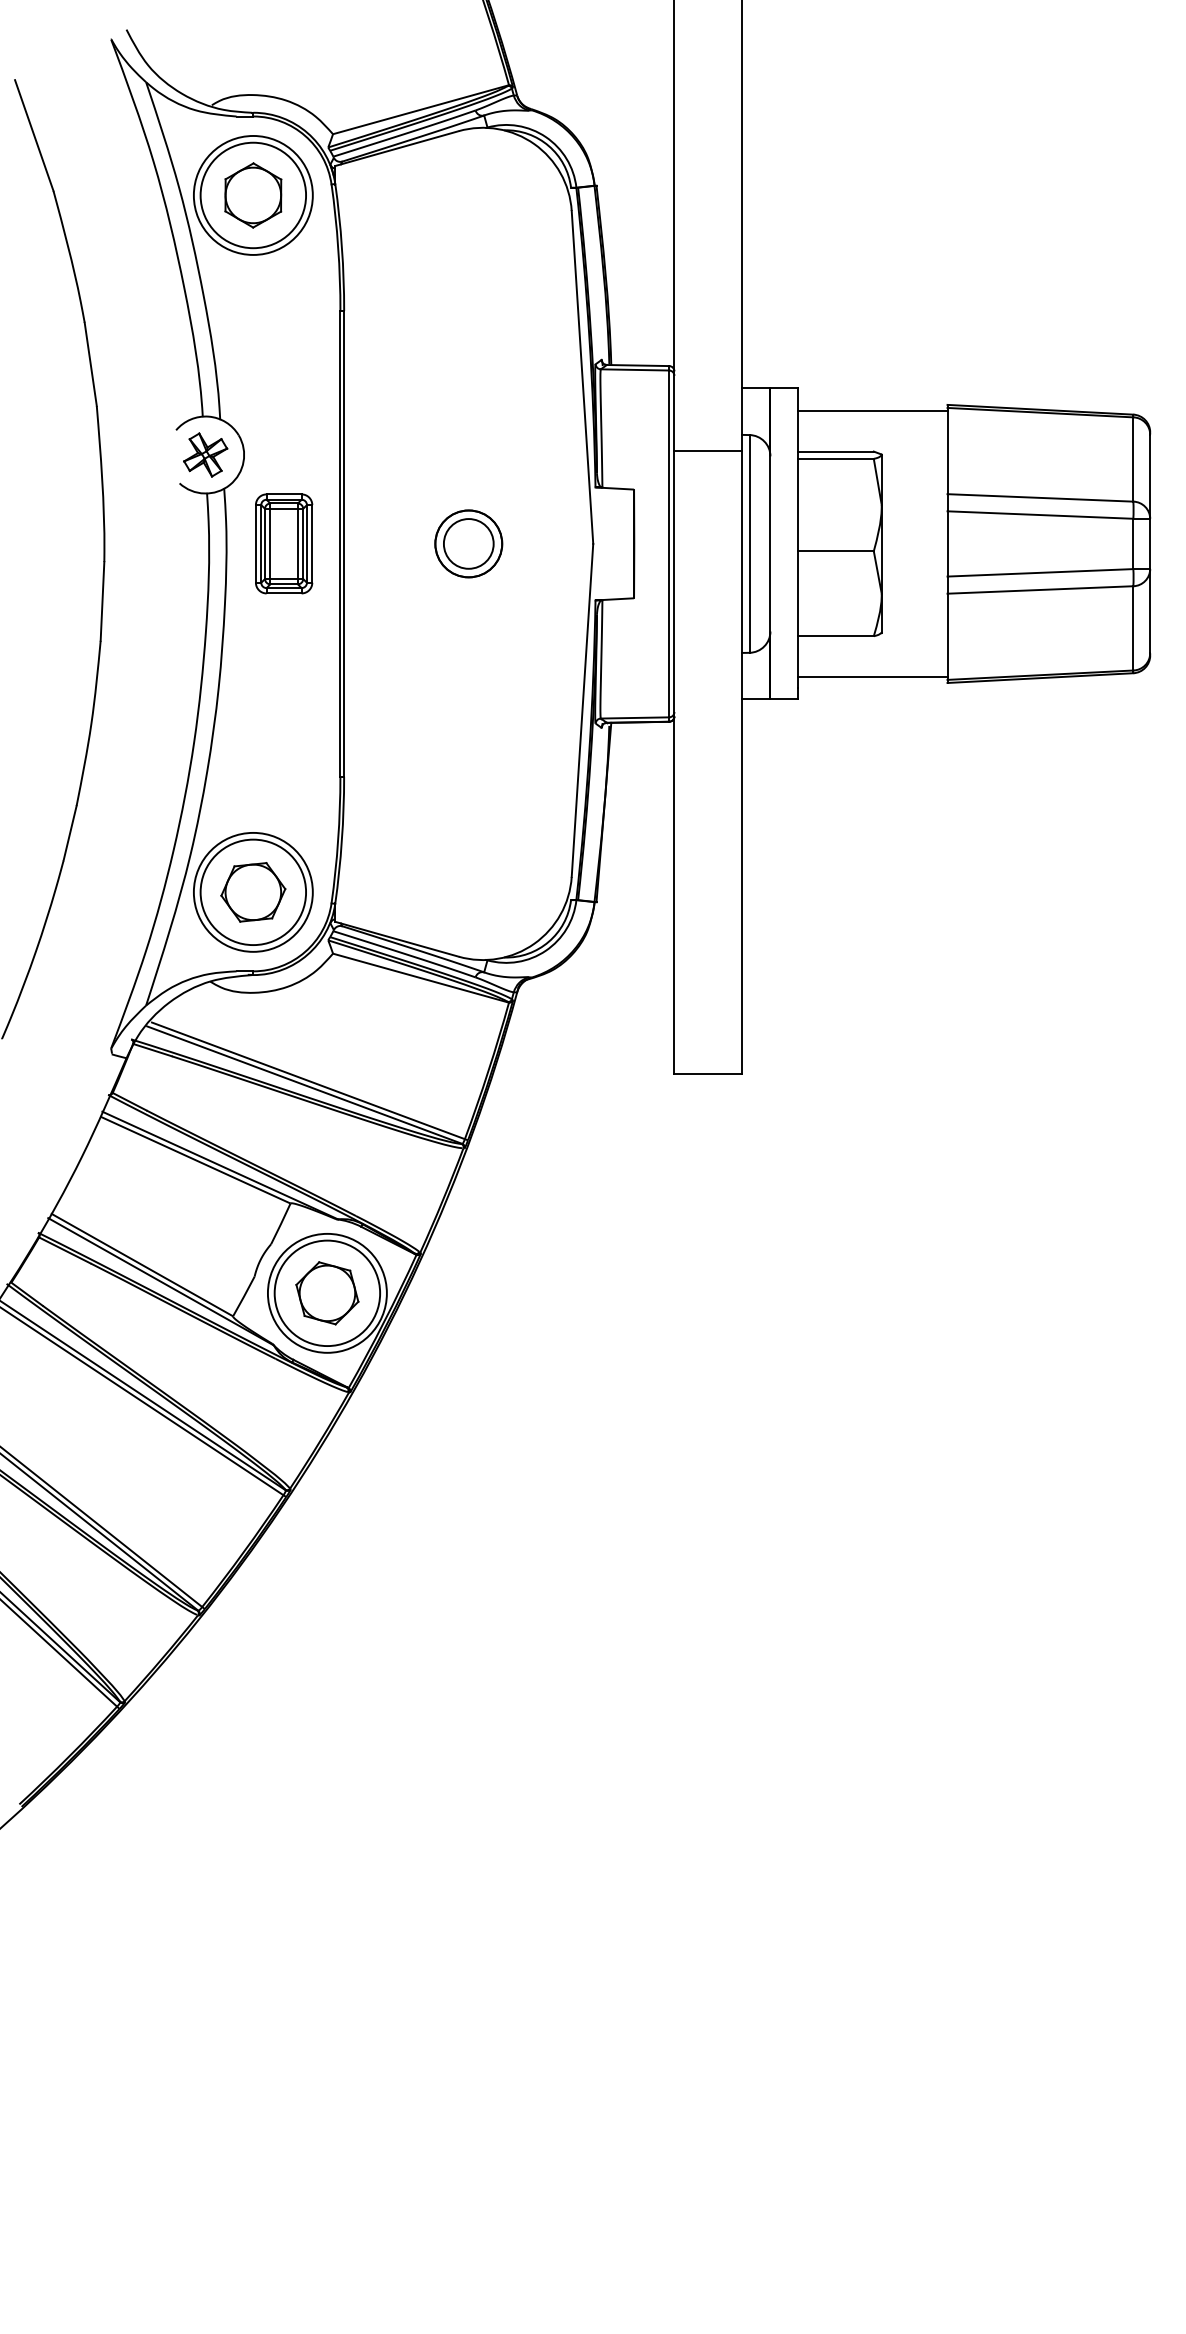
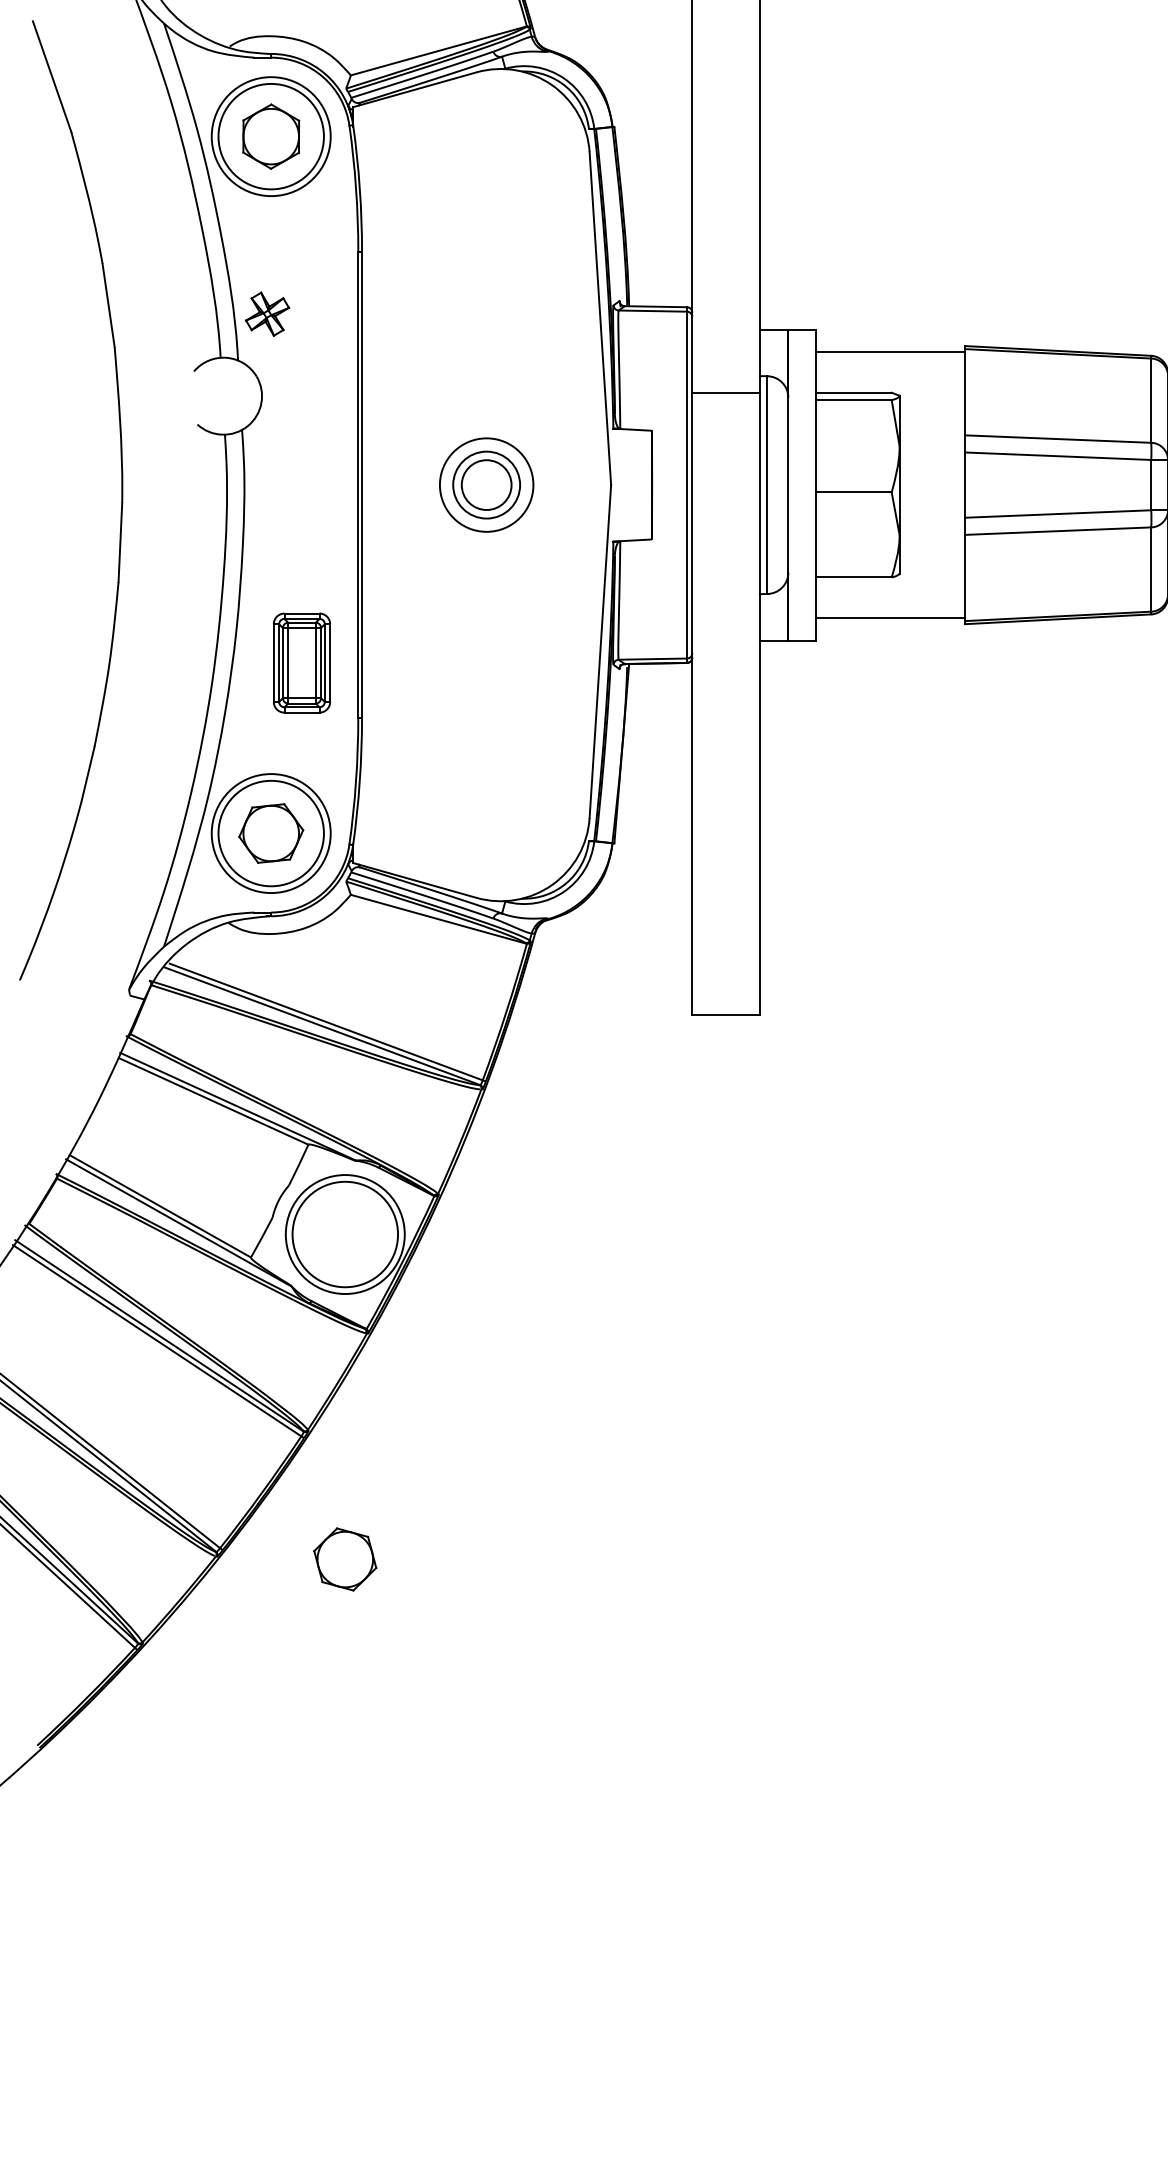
part: (205, 454) -> (267, 313), moved
part: (284, 543) -> (302, 662), moved
circle: (468, 543) -> (486, 484), size x1.4
part: (327, 1293) -> (345, 1559), moved

